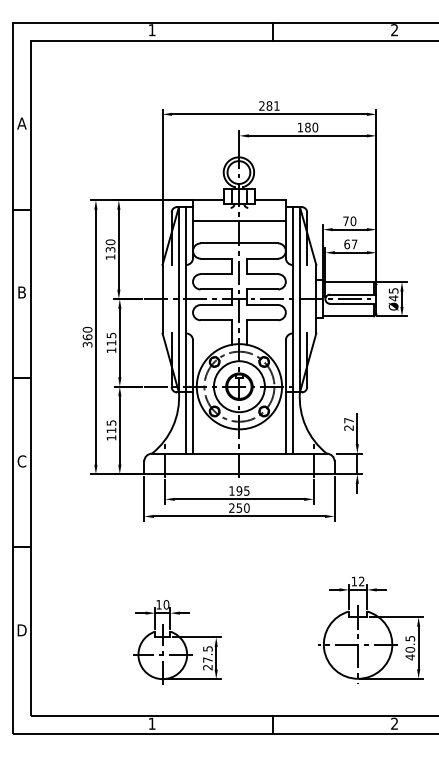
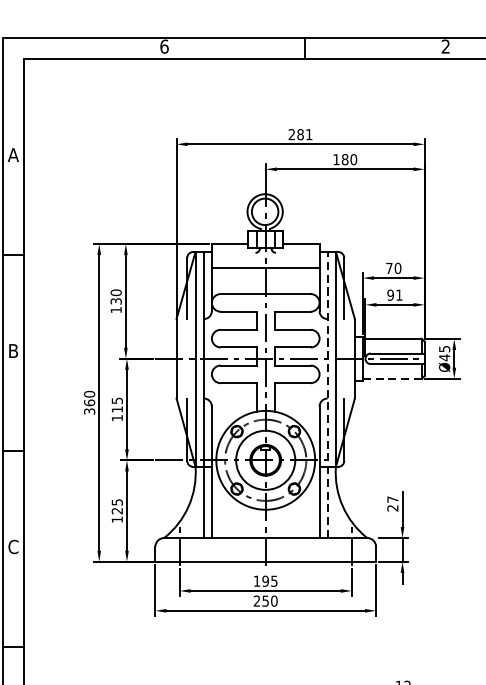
text: (151, 30) -> (163, 47), 1 -> 6
text: (350, 244) -> (394, 295), 67 -> 91
line: (348, 316) -> (392, 378), solid -> dashed
line: (292, 329) -> (327, 393), solid -> dashed
text: (111, 430) -> (117, 511), 115 -> 125

